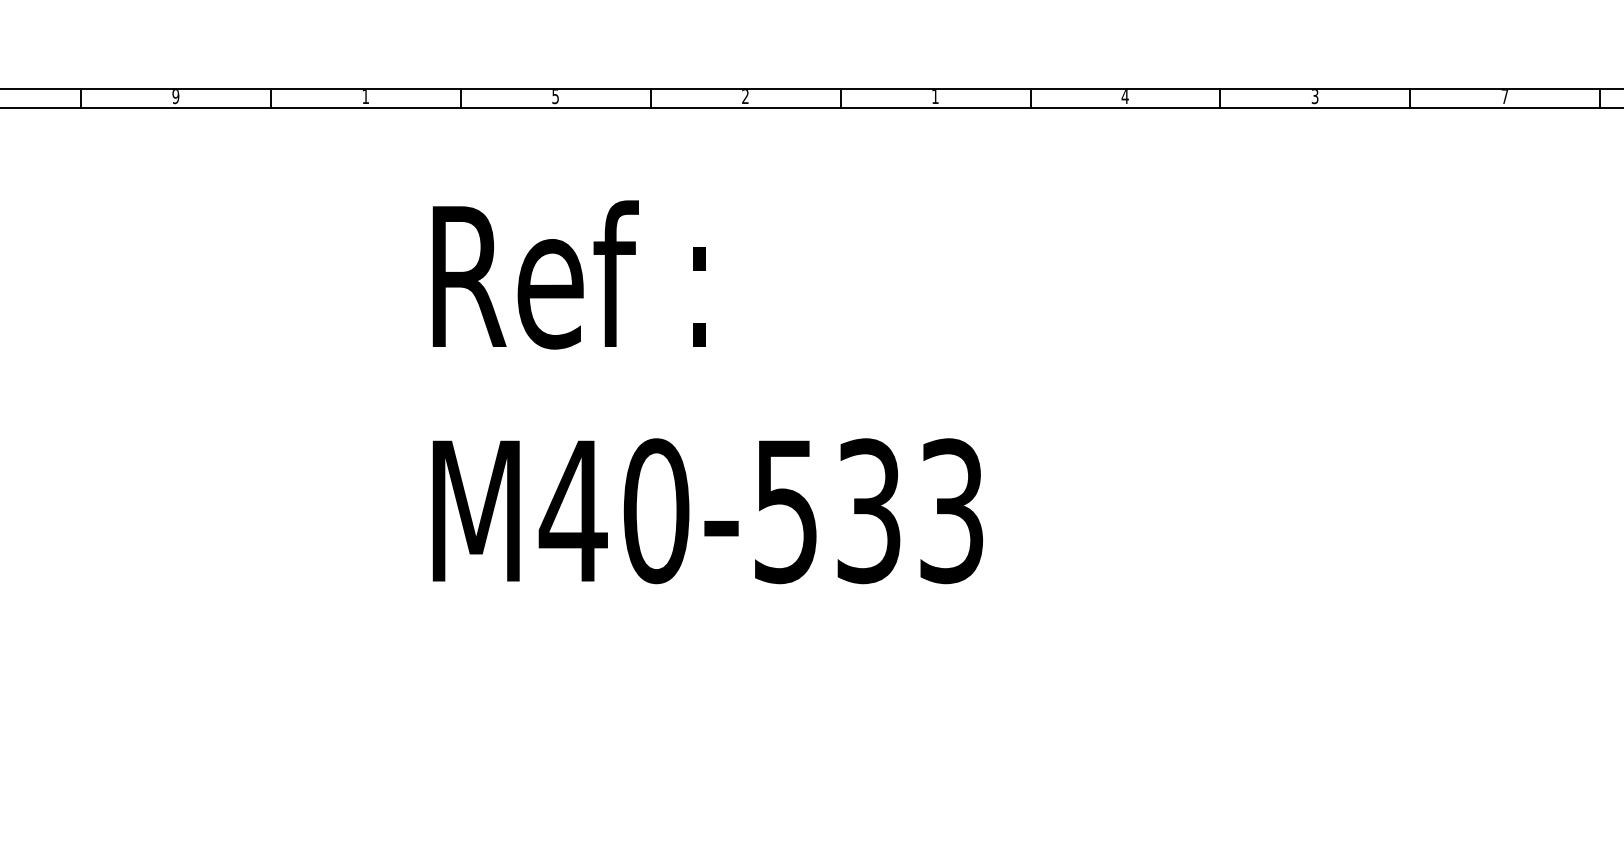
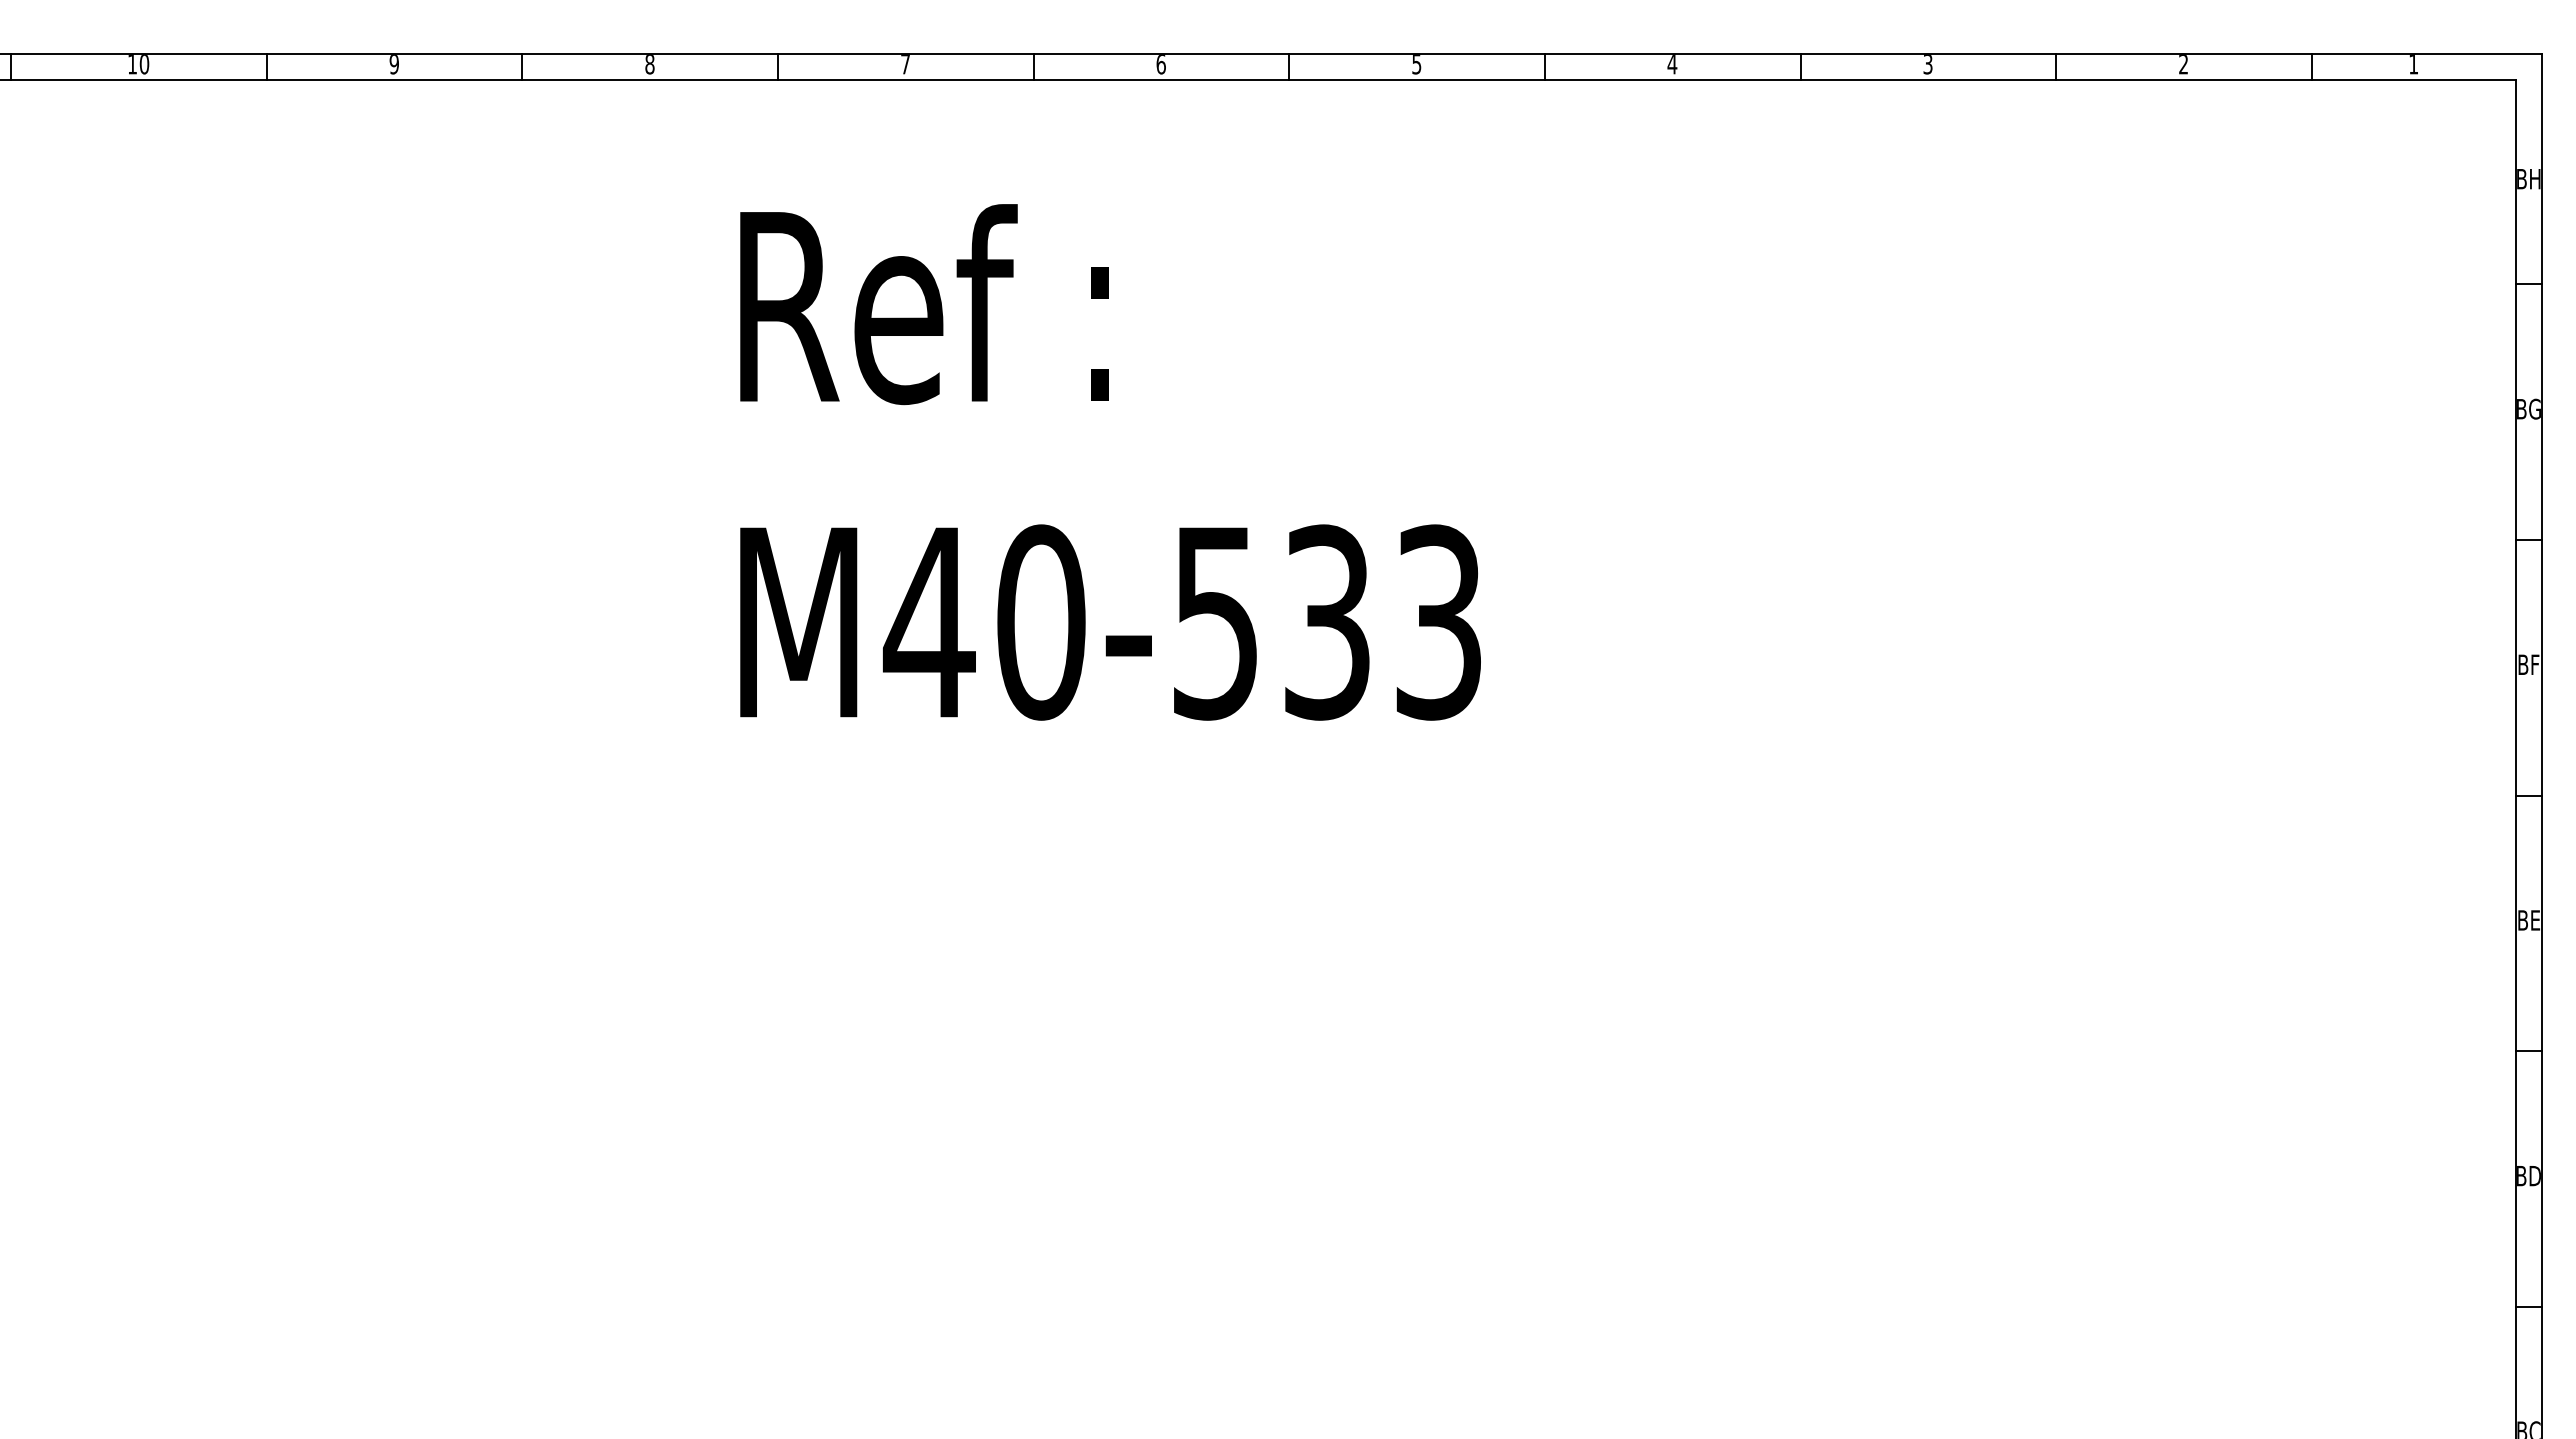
text: (365, 96) -> (649, 64), 1 -> 8
text: (555, 96) -> (905, 64), 5 -> 7
text: (744, 96) -> (1160, 64), 2 -> 6
text: (935, 96) -> (1416, 64), 1 -> 5
text: (1504, 96) -> (2183, 64), 7 -> 2

